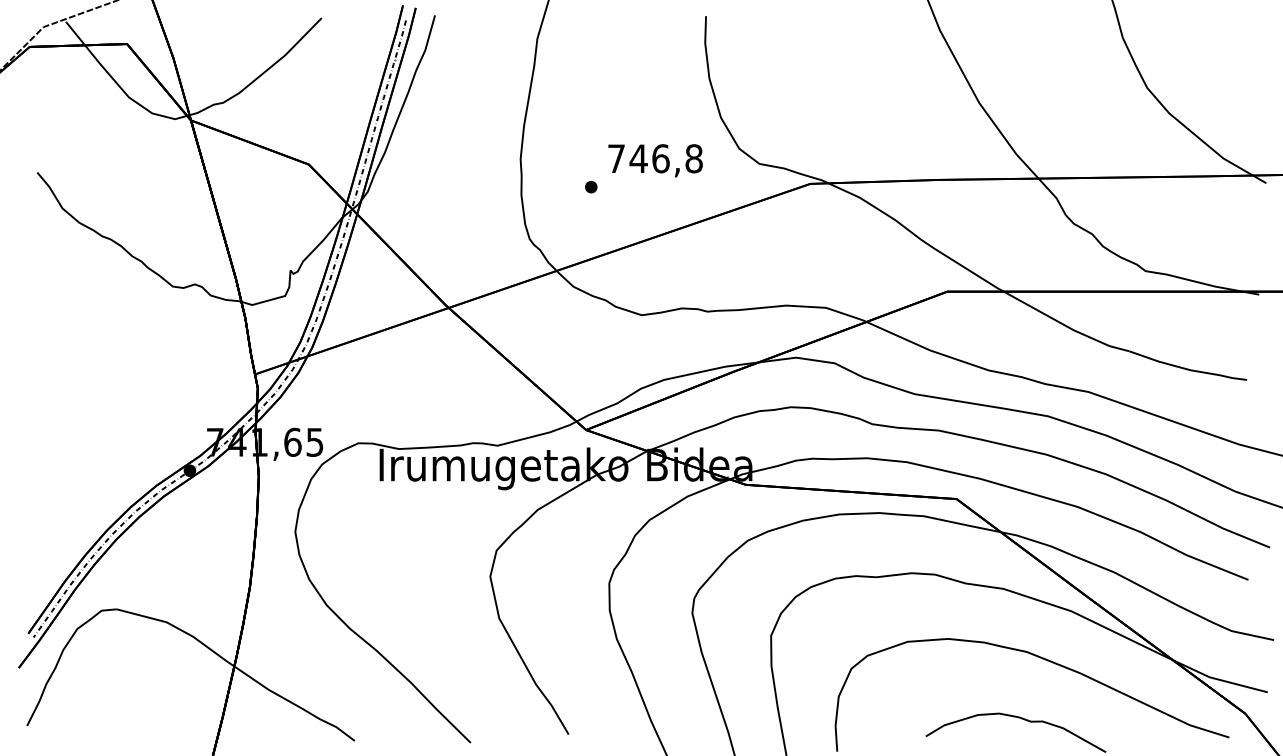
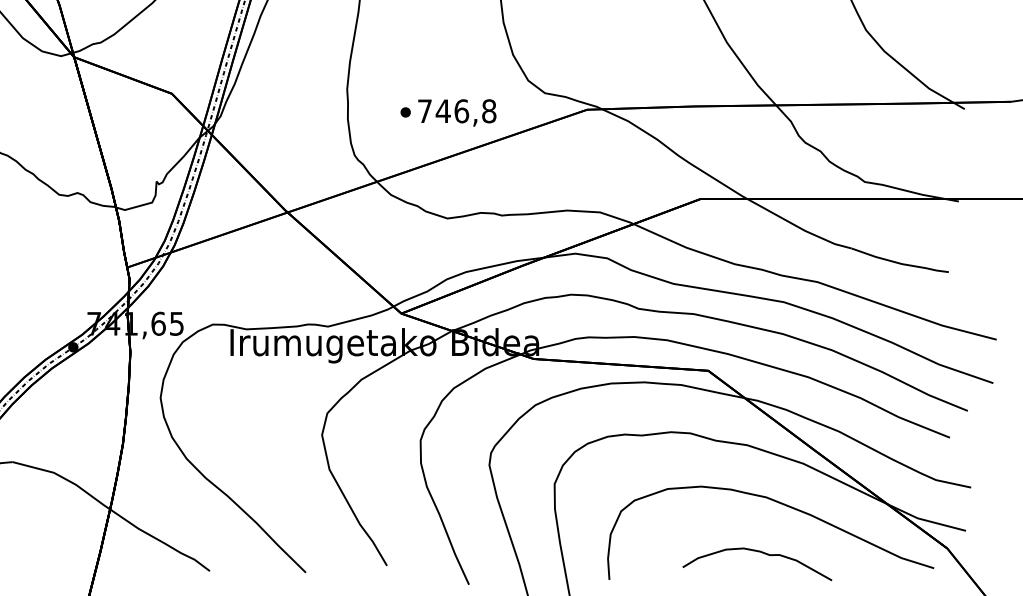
text: (655, 160) -> (457, 112), moved

